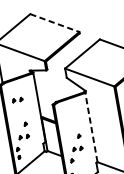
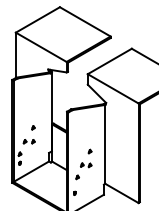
line: (55, 23) -> (85, 22), dashed -> solid
part: (16, 100) -> (28, 99), removed
line: (91, 126) -> (105, 143), dashed -> solid

